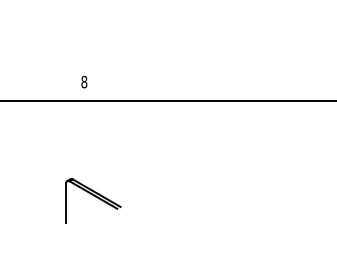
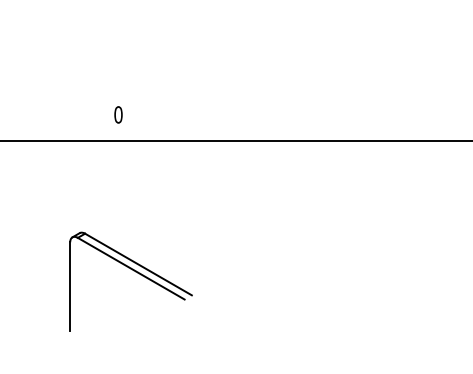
text: (84, 81) -> (118, 114), 8 -> 0
part: (93, 200) -> (131, 280), size x1.6

